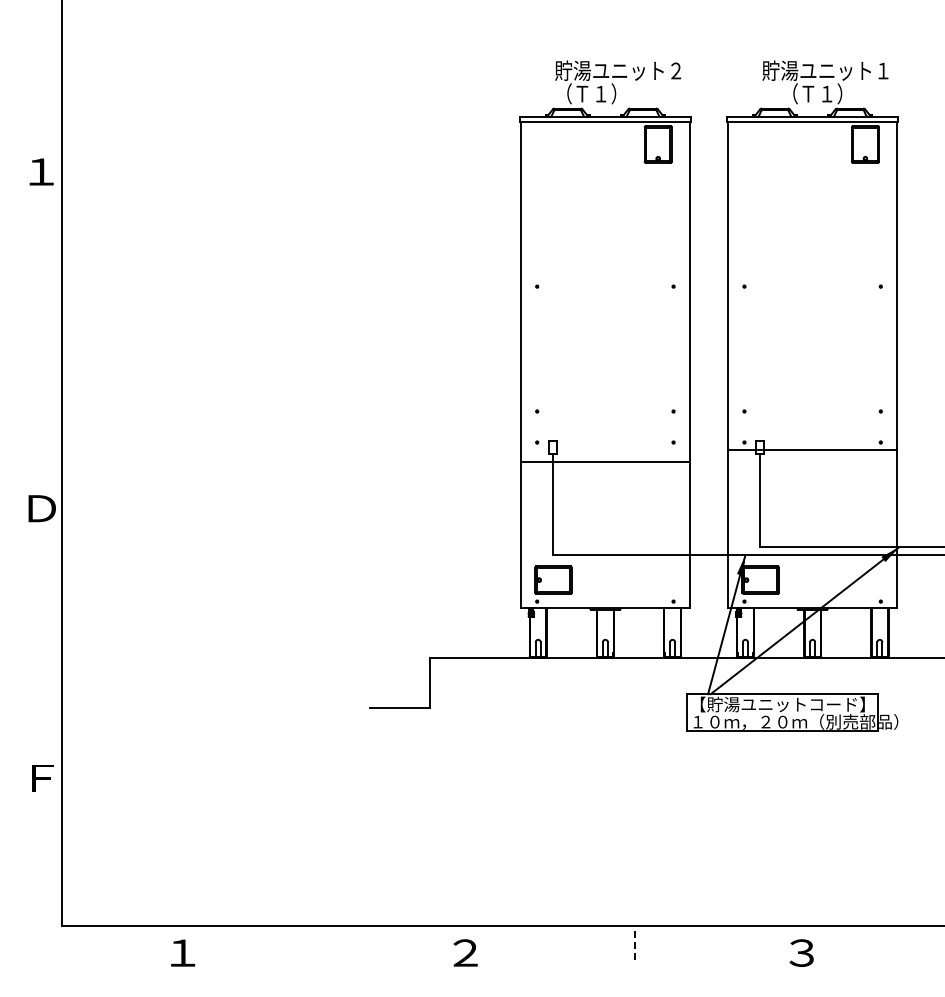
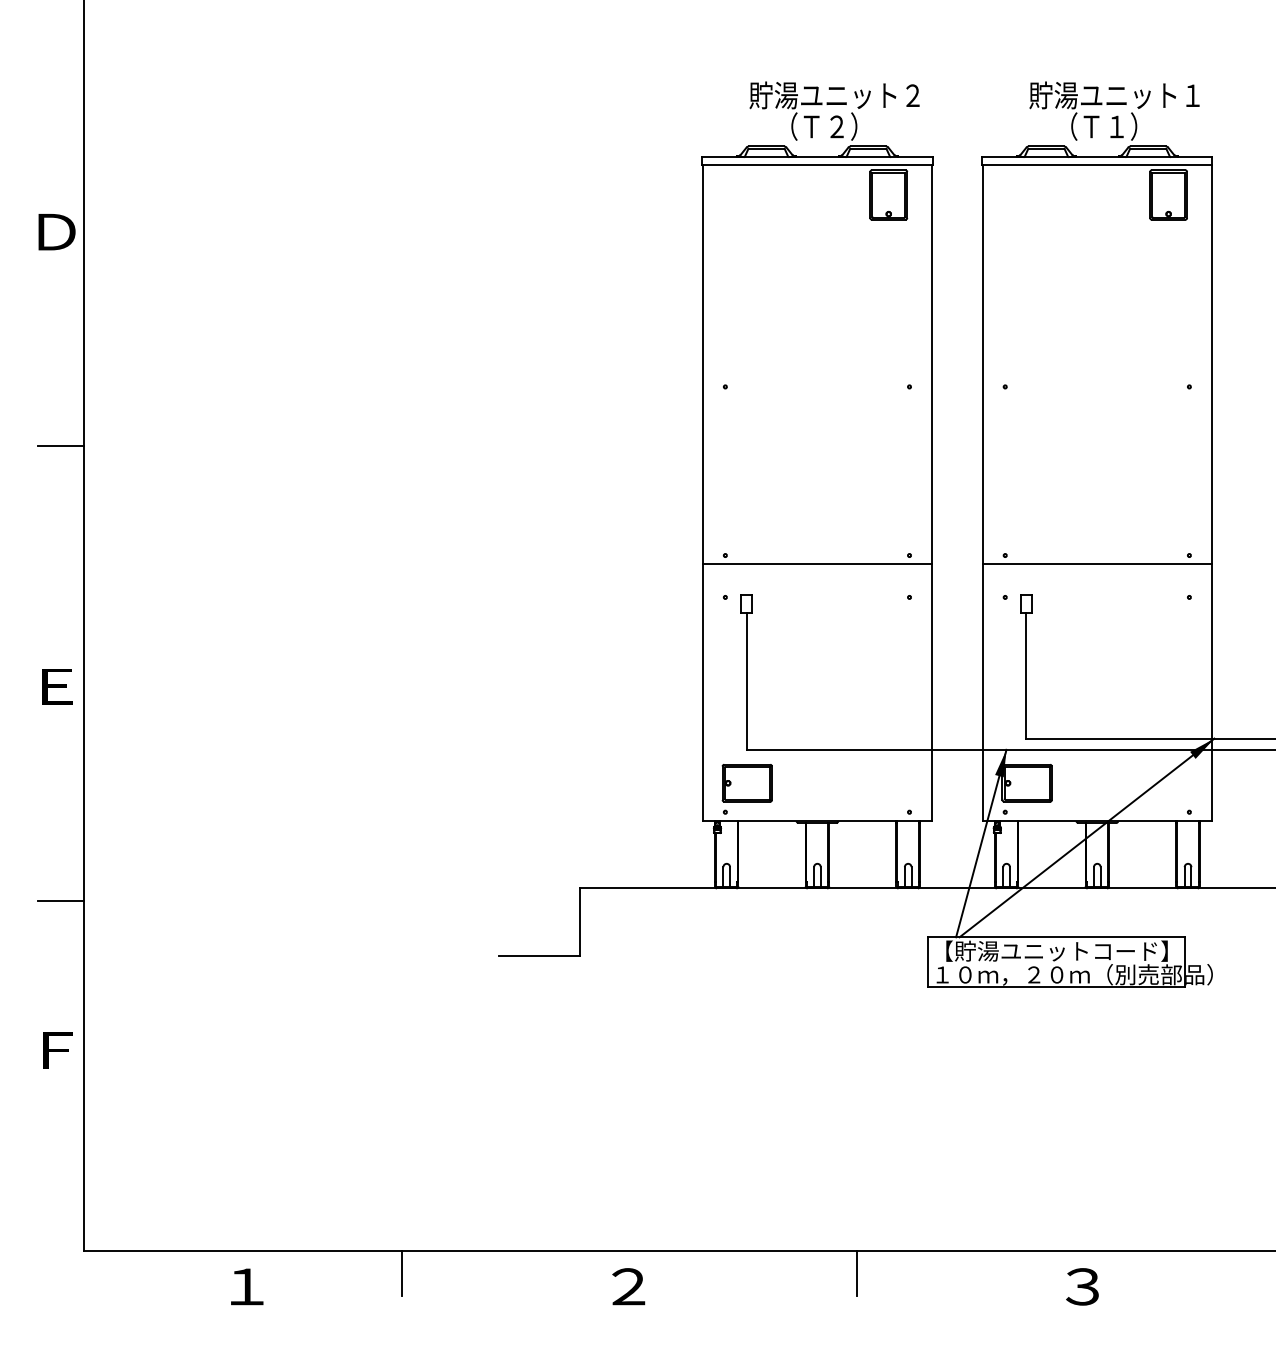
text: (600, 93) -> (810, 126), （Ｔ１） -> （Ｔ２）
text: (41, 171) -> (56, 231), １ -> Ｄ
line: (45, 330) -> (61, 446), added
line: (812, 449) -> (1097, 563), moved
line: (605, 461) -> (817, 563), moved
text: (41, 508) -> (56, 686), Ｄ -> Ｅ
line: (45, 666) -> (61, 899), added
line: (297, 942) -> (401, 1272), added
line: (634, 943) -> (856, 1273), dashed -> solid

